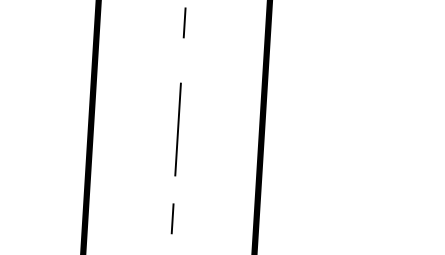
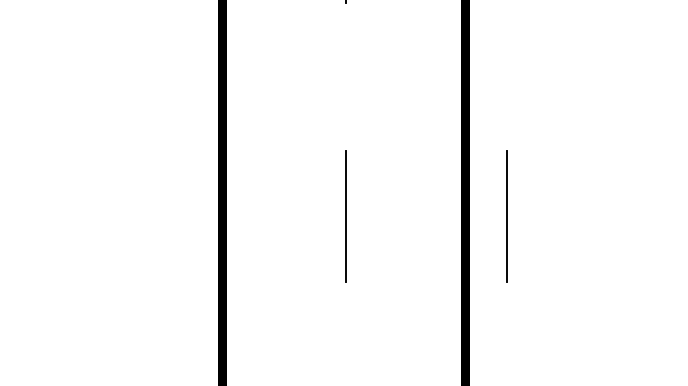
line: (184, 22) -> (346, 64), removed
line: (290, 136) -> (506, 216), added
line: (172, 218) -> (345, 343), removed

